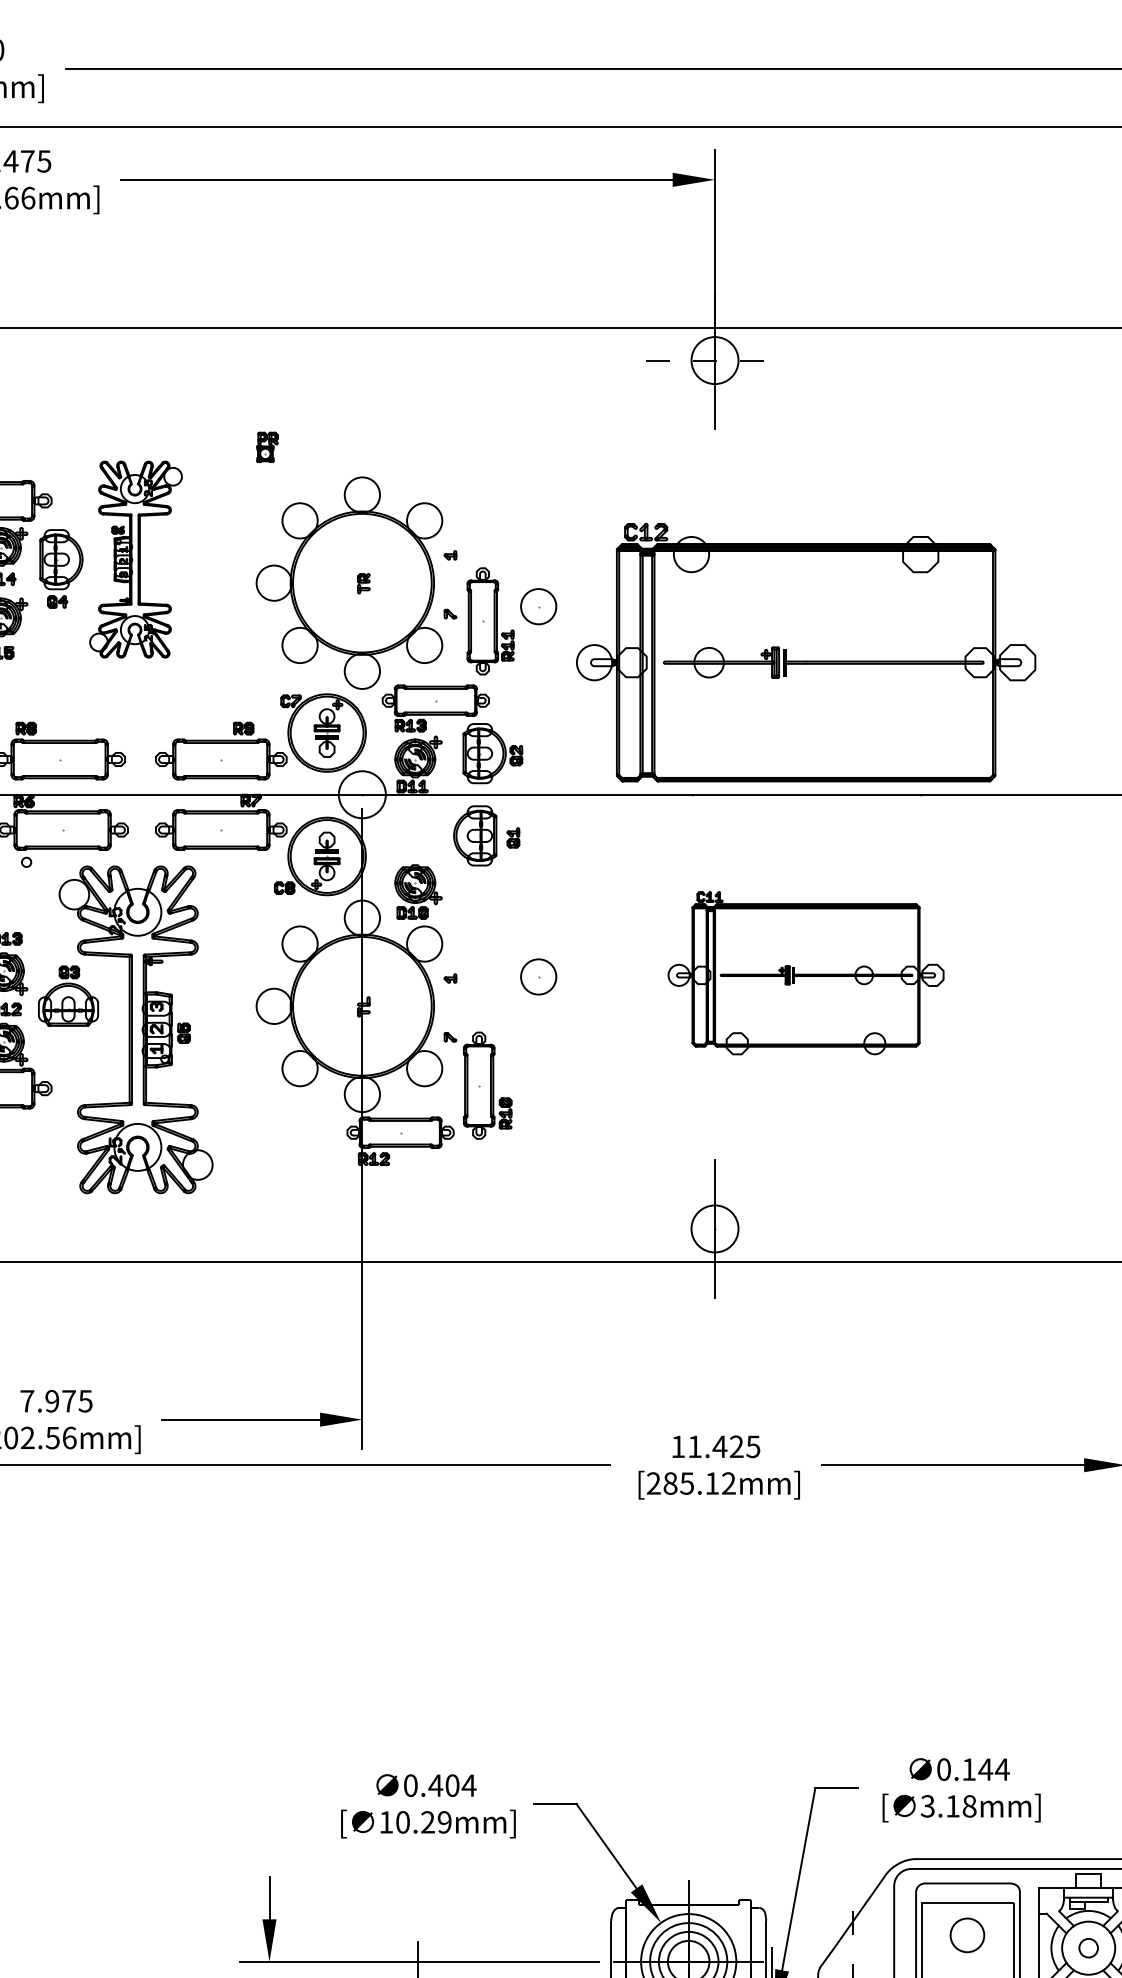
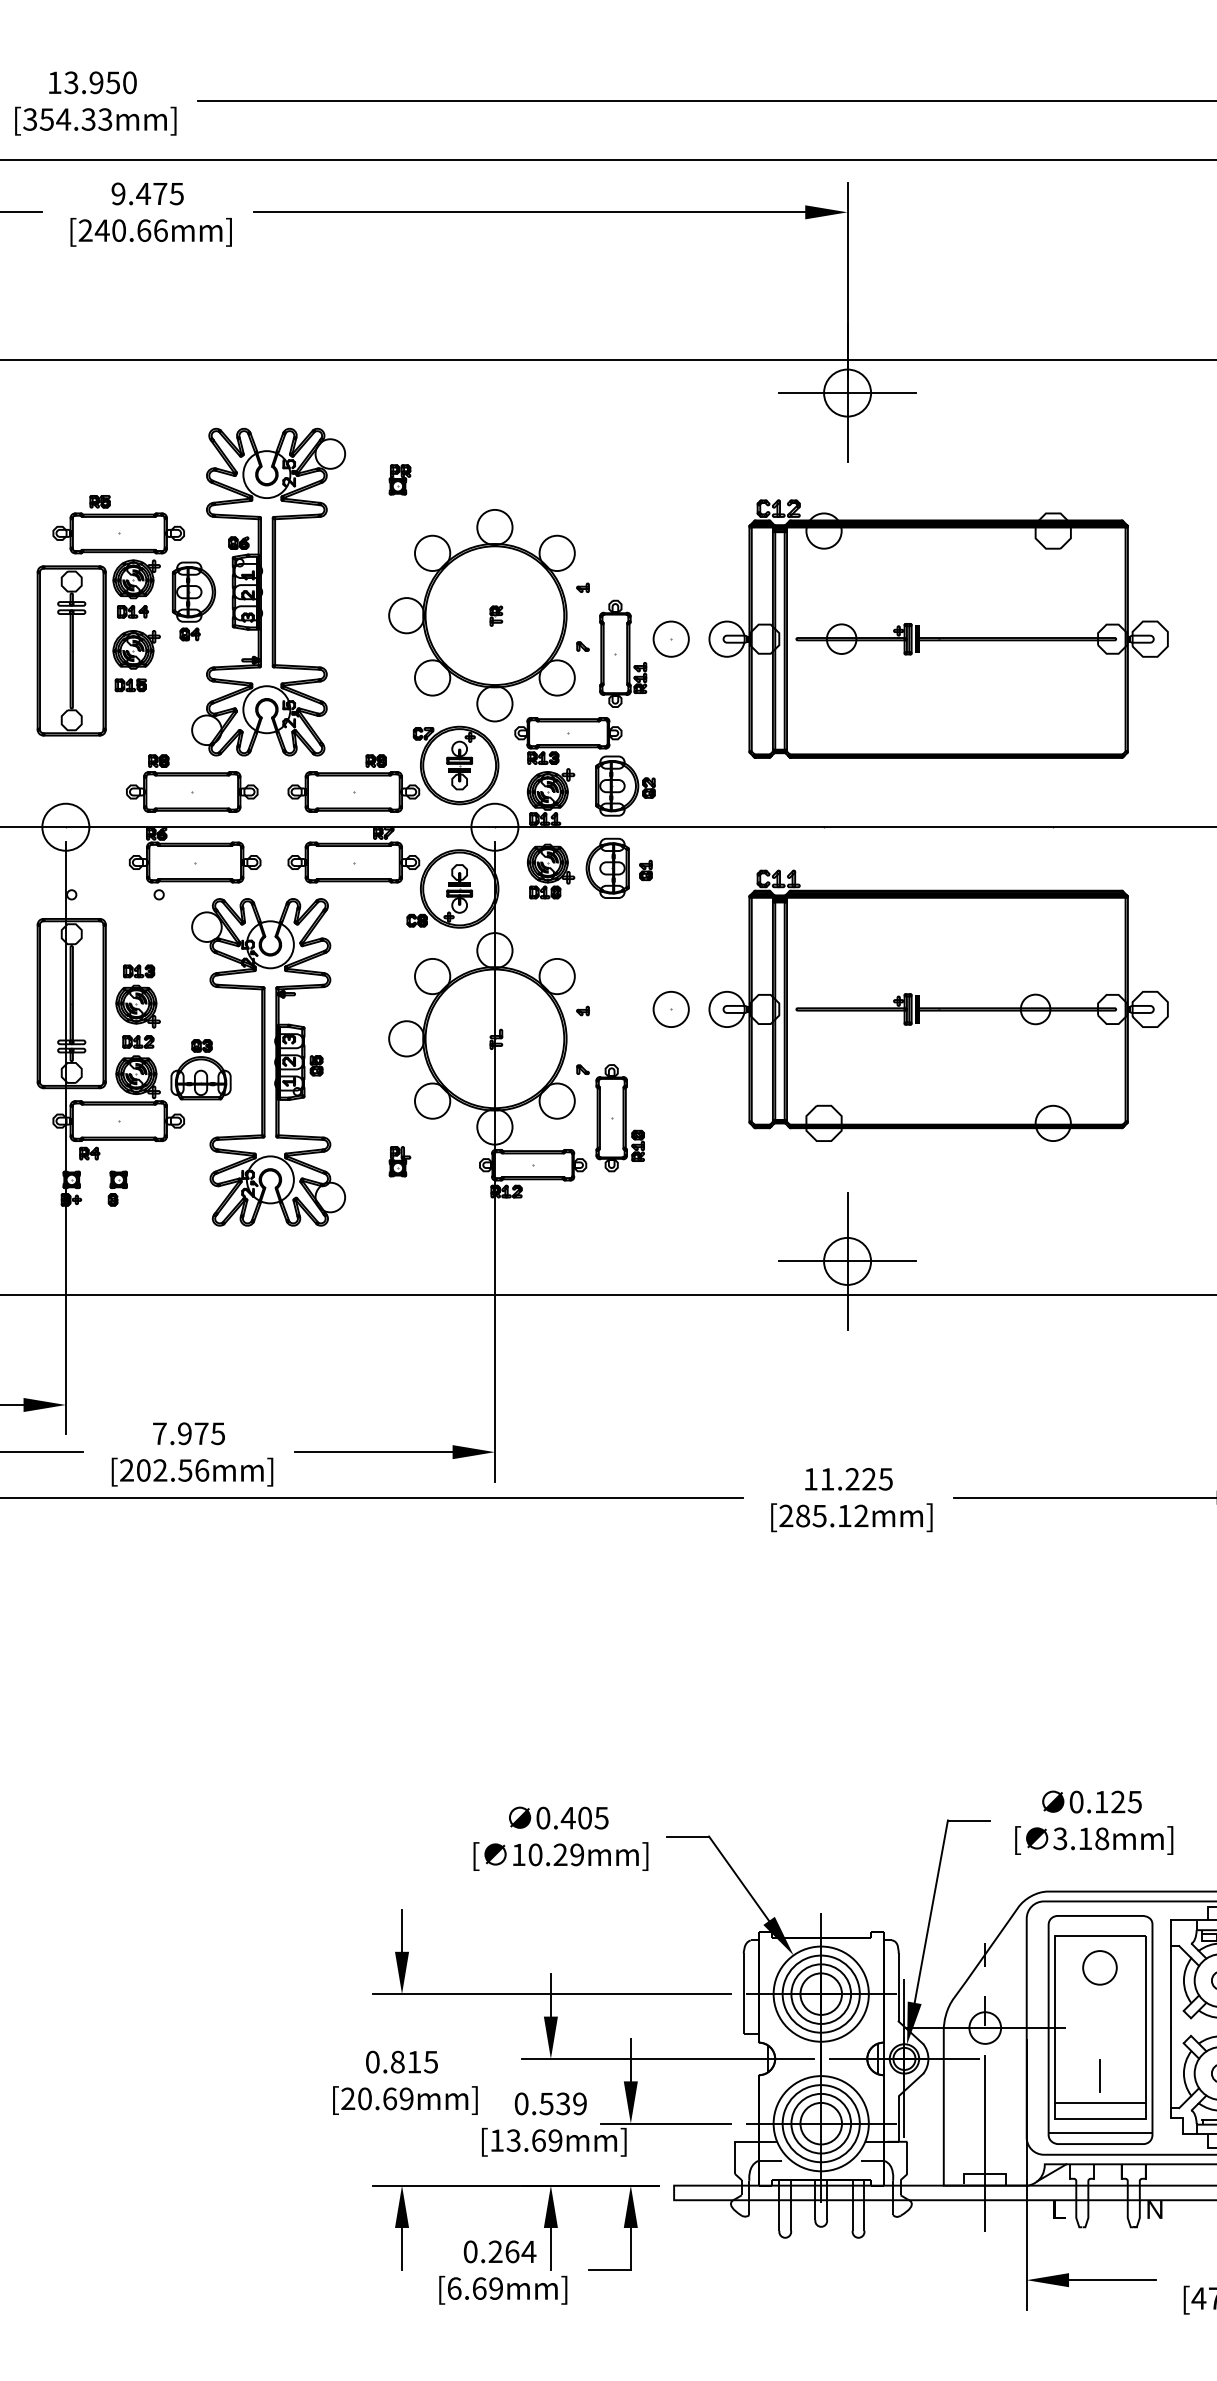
line: (714, 361) -> (847, 393), dashed -> solid
part: (135, 559) -> (268, 591), size x1.67
part: (805, 652) -> (938, 628), moved
part: (417, 892) -> (550, 871), moved
part: (805, 973) -> (938, 1005), size x1.67
part: (67, 996) -> (200, 1069), moved
part: (266, 1129) -> (399, 1161), added
line: (714, 1229) -> (847, 1261), added
text: (719, 1447) -> (852, 1479), 11.425 -> 11.225
text: (993, 1769) -> (1126, 1801), 0.144 -> 0.125
text: (468, 1786) -> (601, 1818), 0.404 -> 0.405

